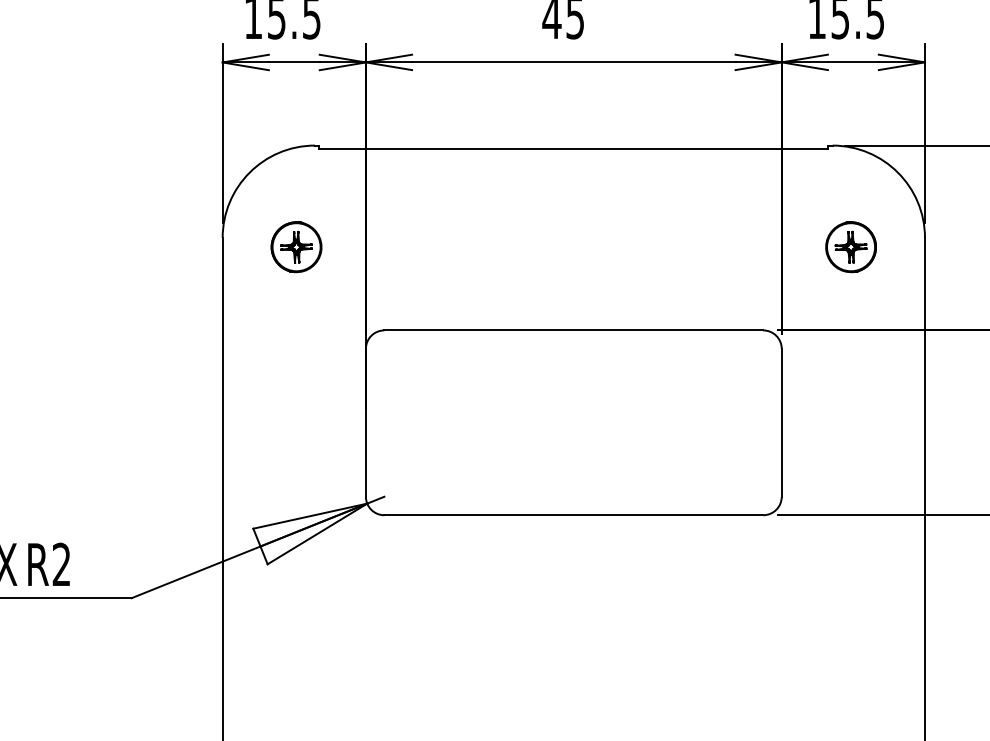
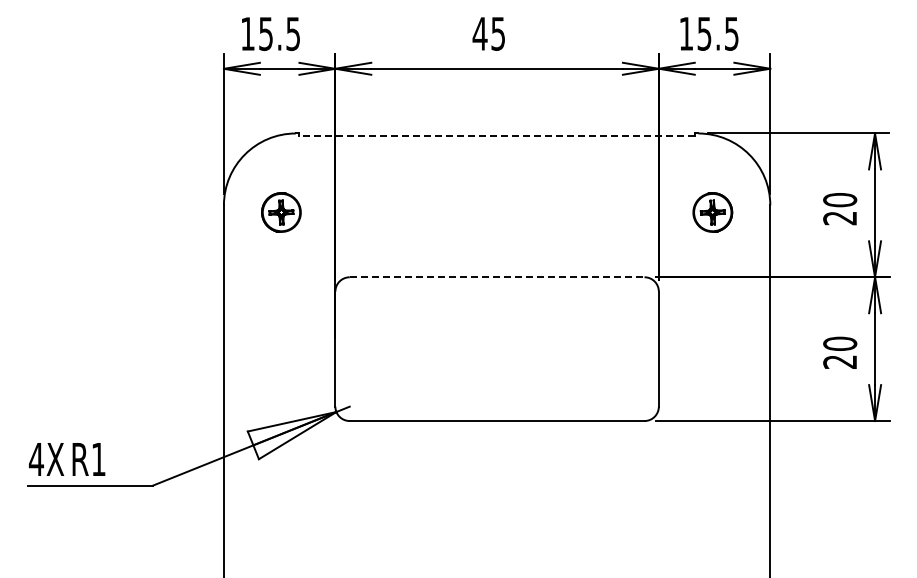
line: (573, 148) -> (496, 135), solid -> dashed
line: (574, 330) -> (497, 277), solid -> dashed
text: (61, 563) -> (98, 458), R2 -> R1

